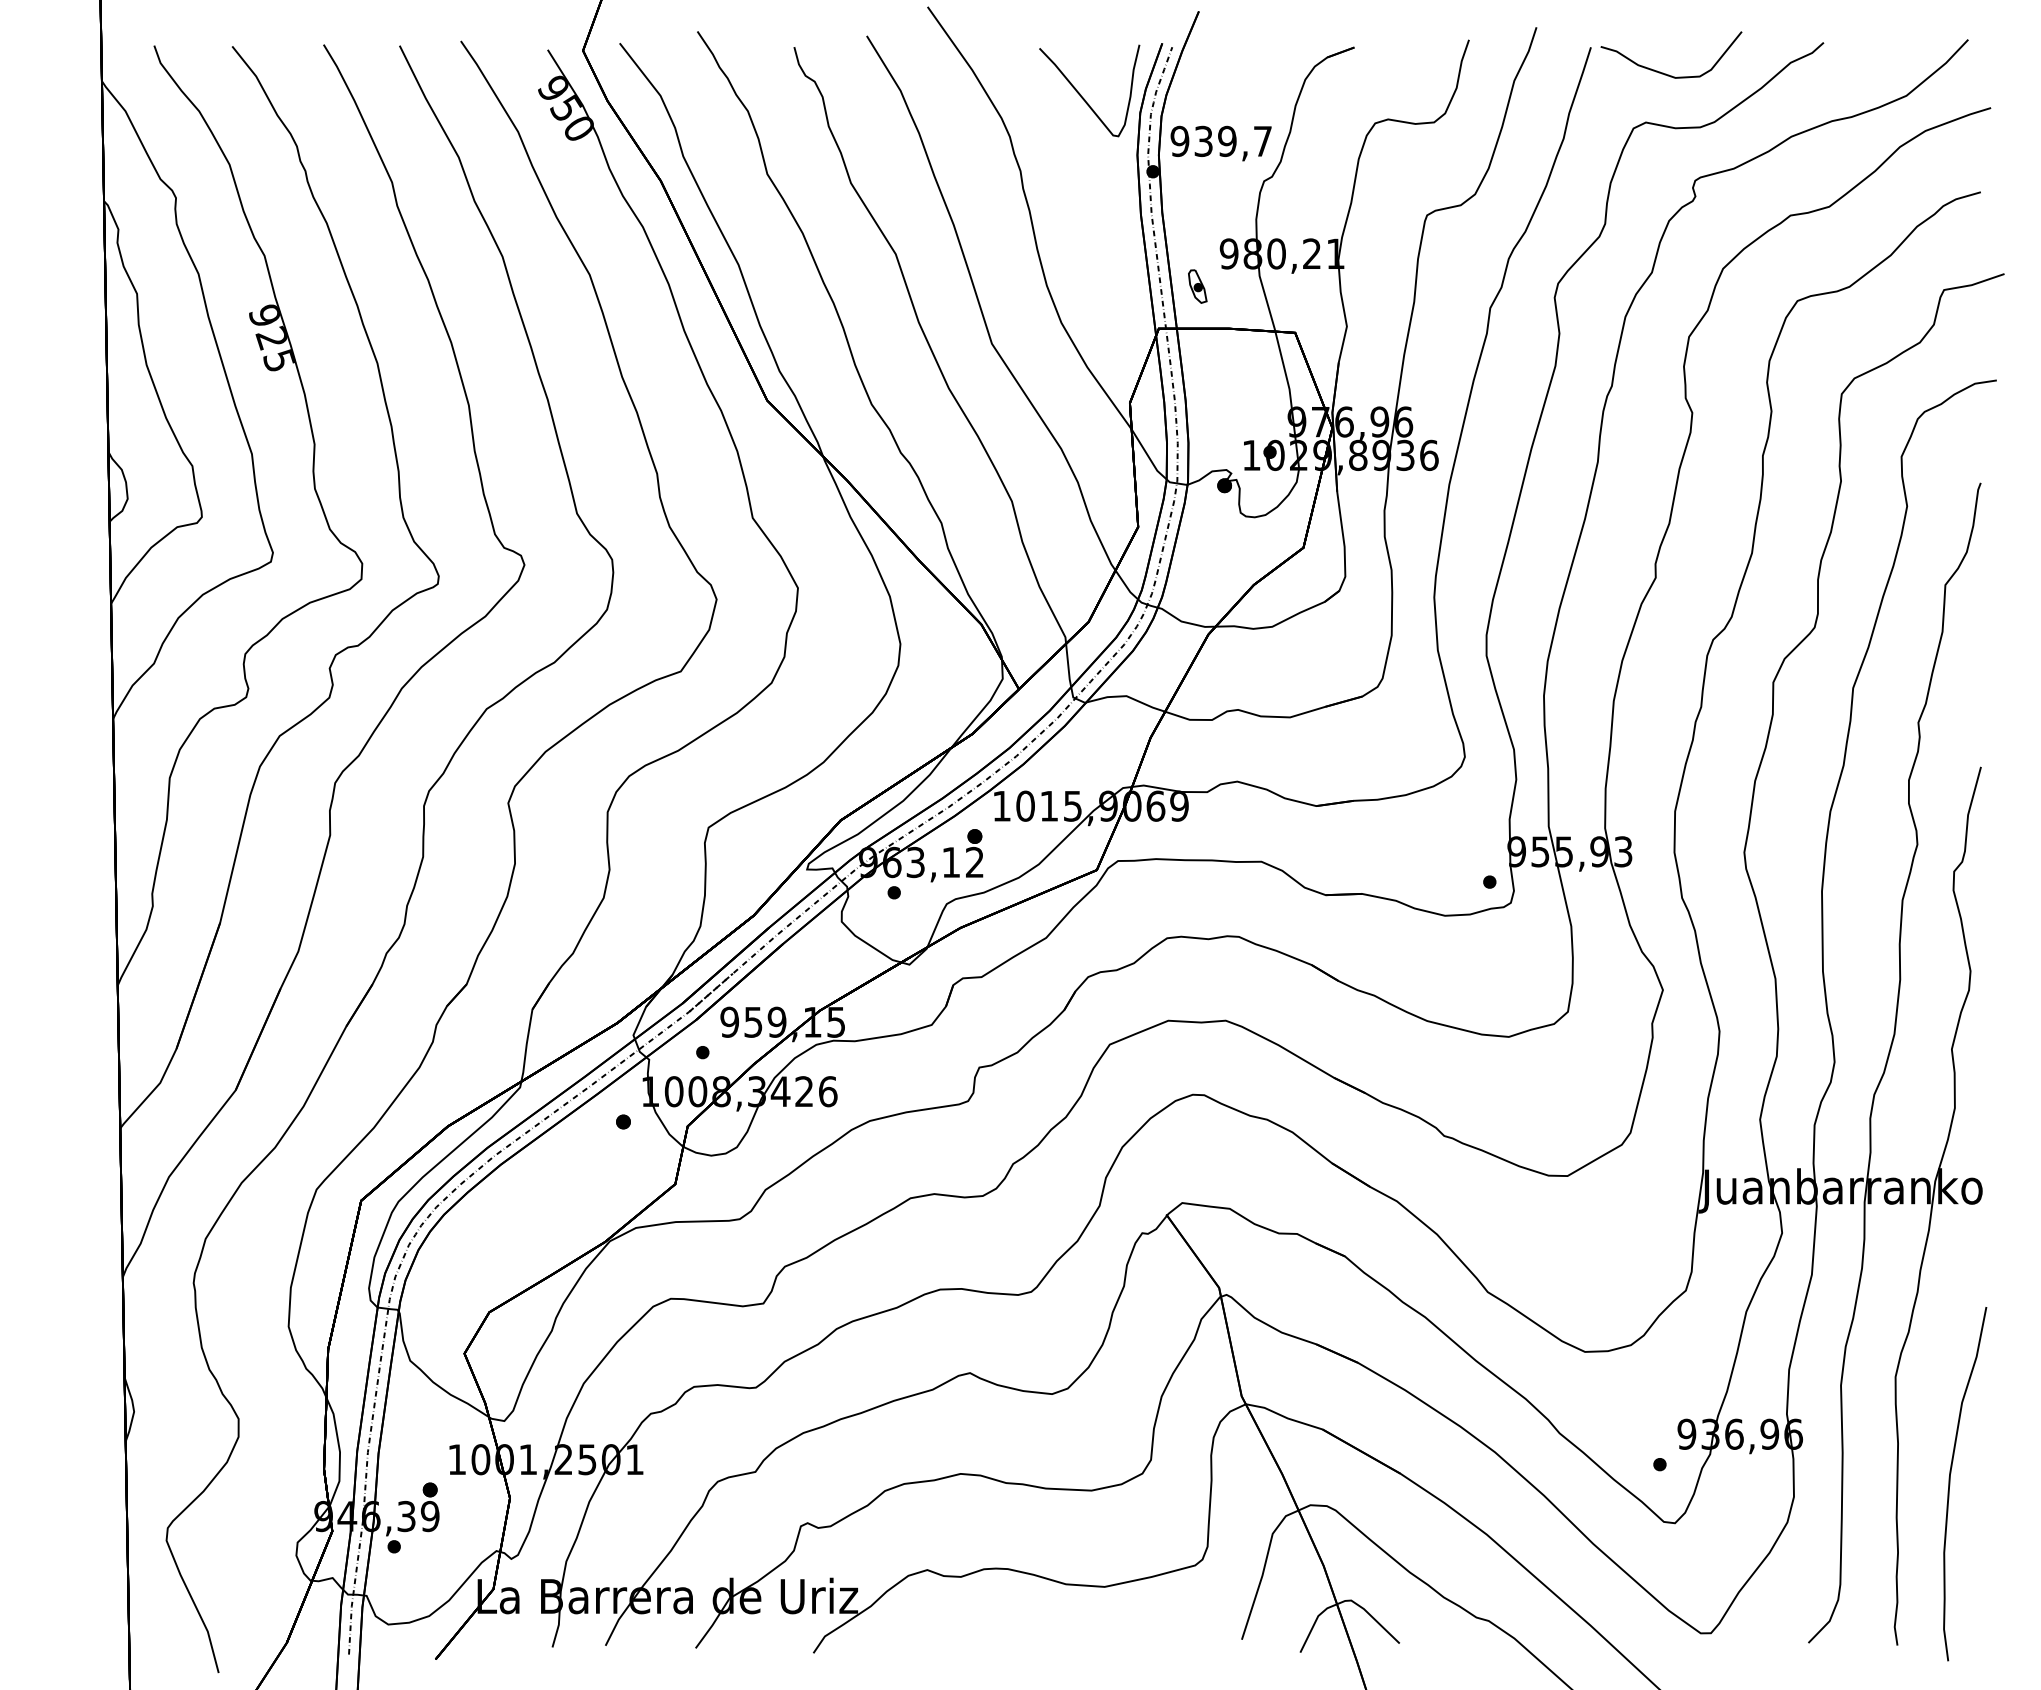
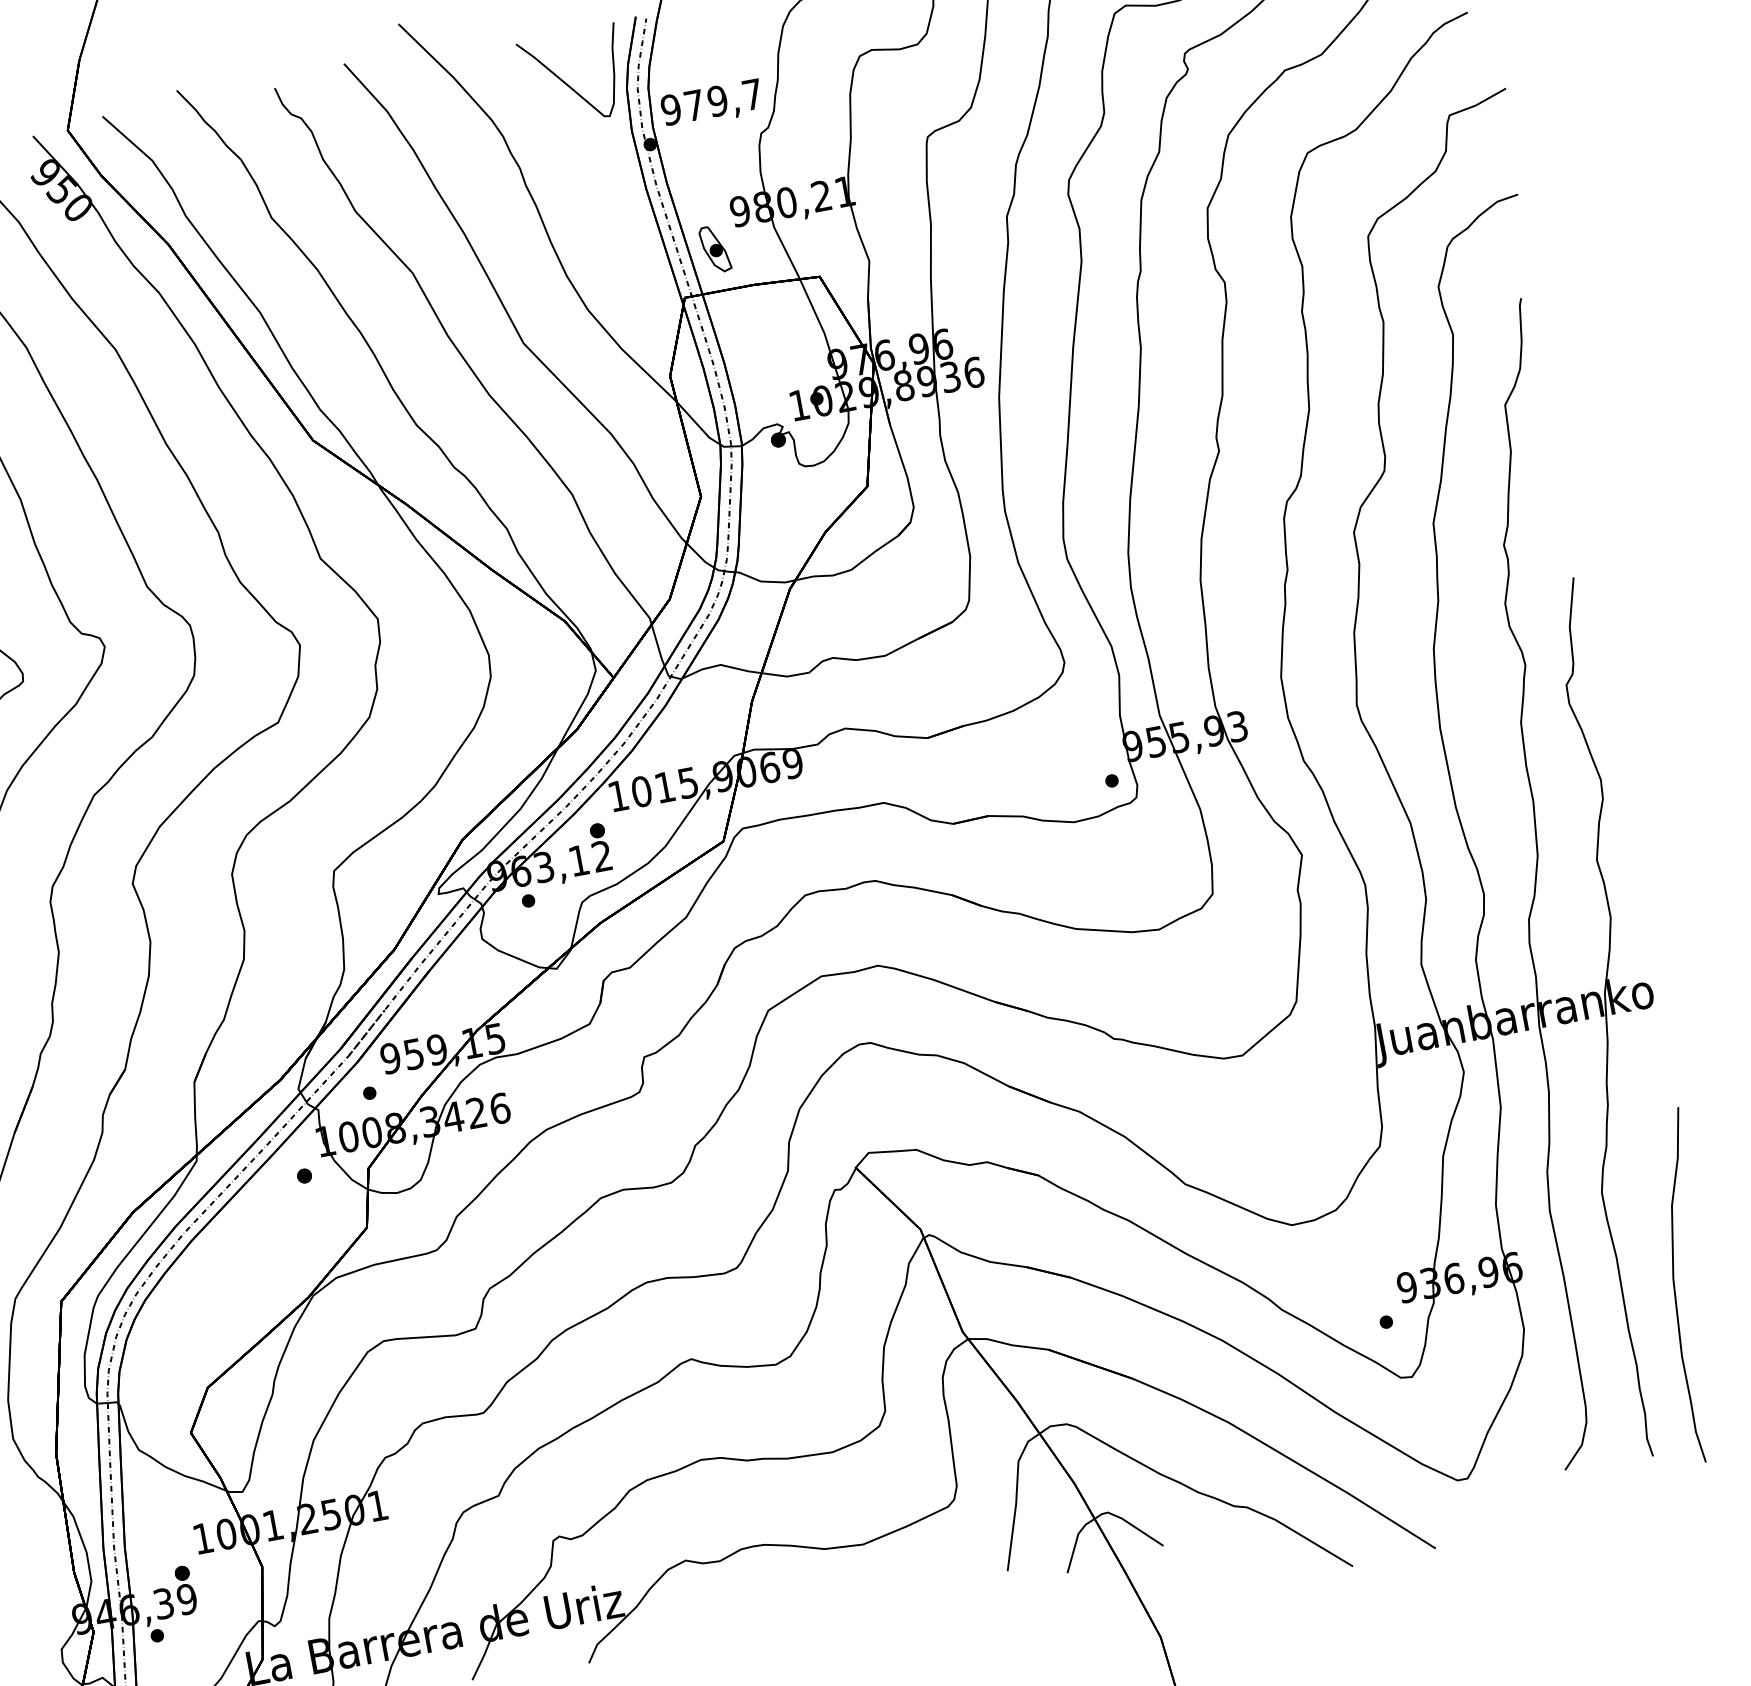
text: (1203, 140) -> (694, 104), 939,7 -> 979,7
part: (1197, 286) -> (715, 249), size x1.43

